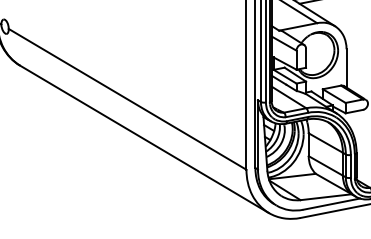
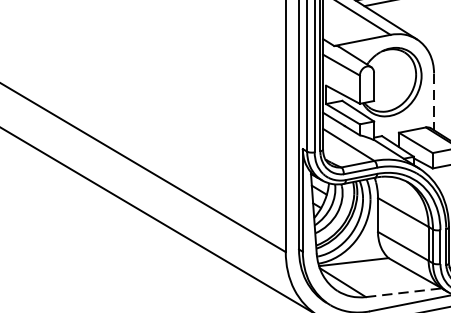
line: (346, 68) -> (433, 102), solid -> dashed
line: (326, 197) -> (404, 293), solid -> dashed

